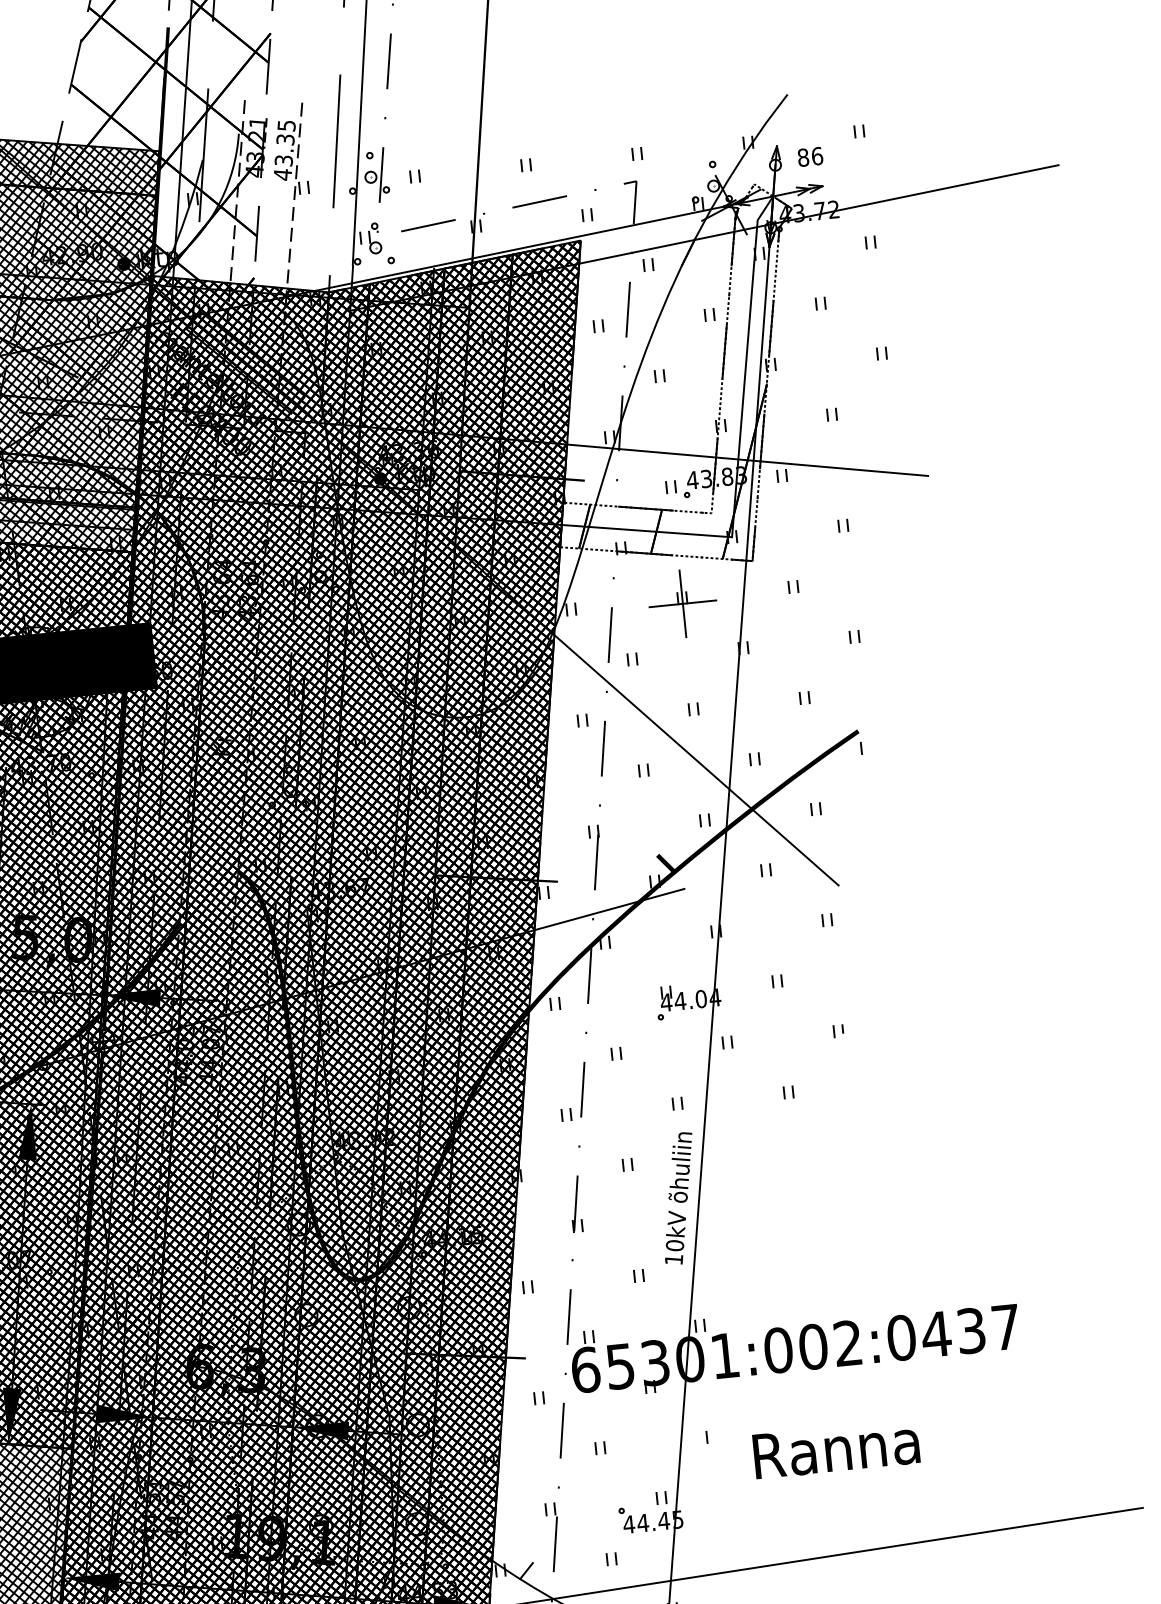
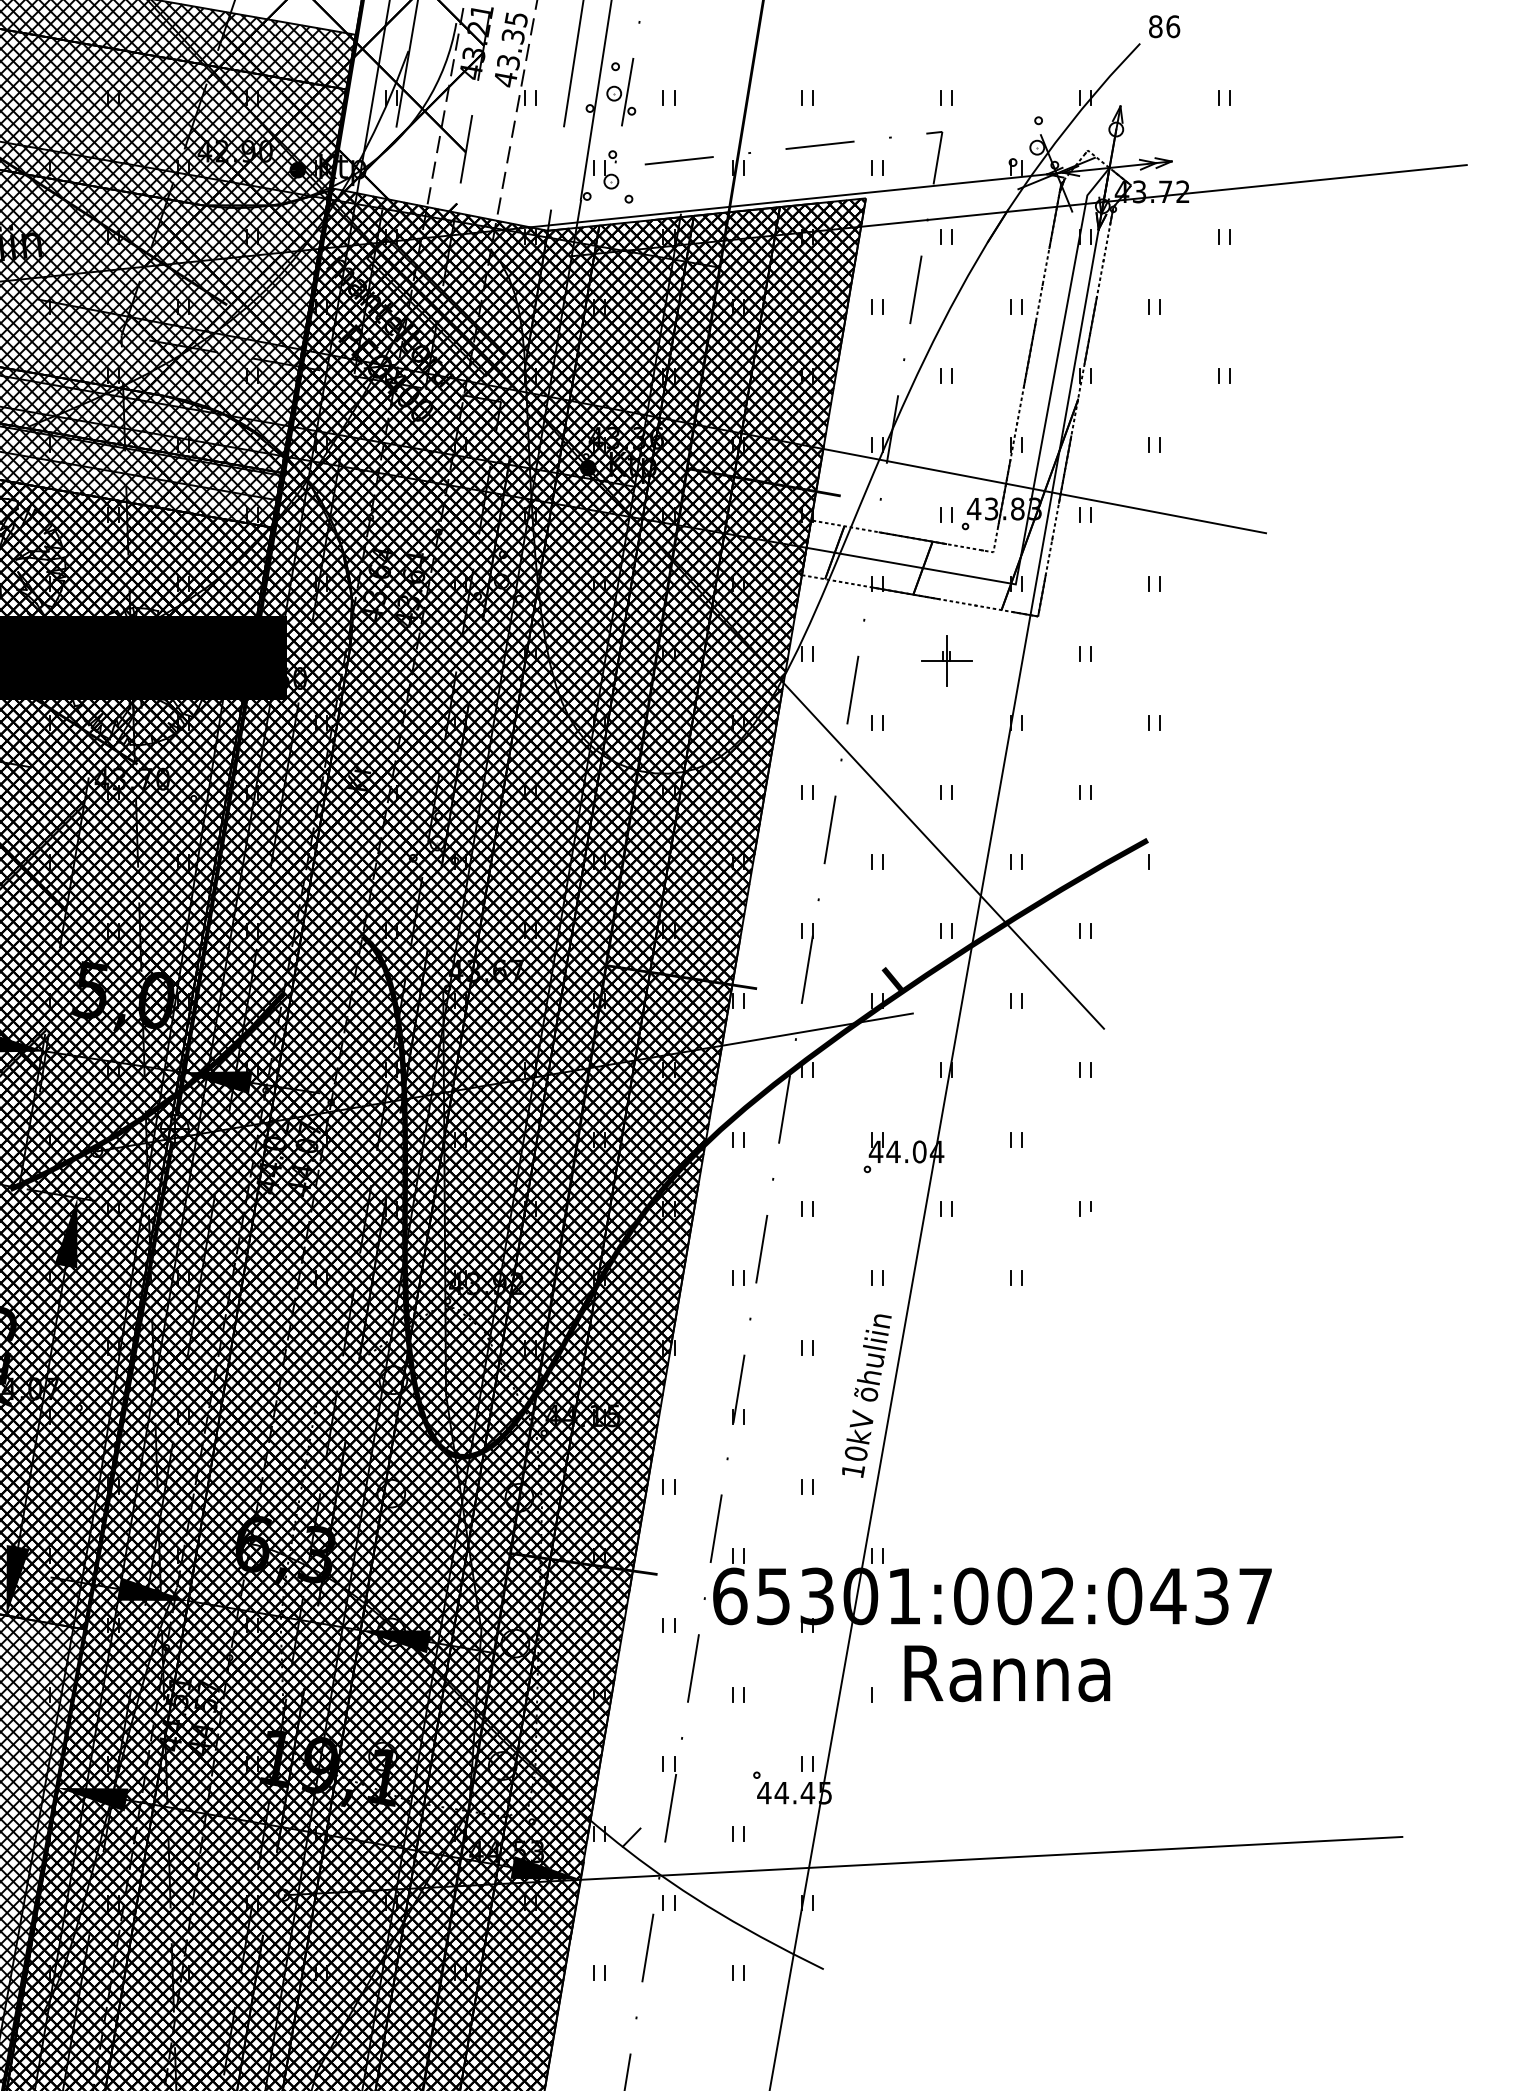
text: (810, 156) -> (1164, 26), moved
part: (682, 603) -> (946, 660), size x0.6
text: (836, 1448) -> (1007, 1673), moved

